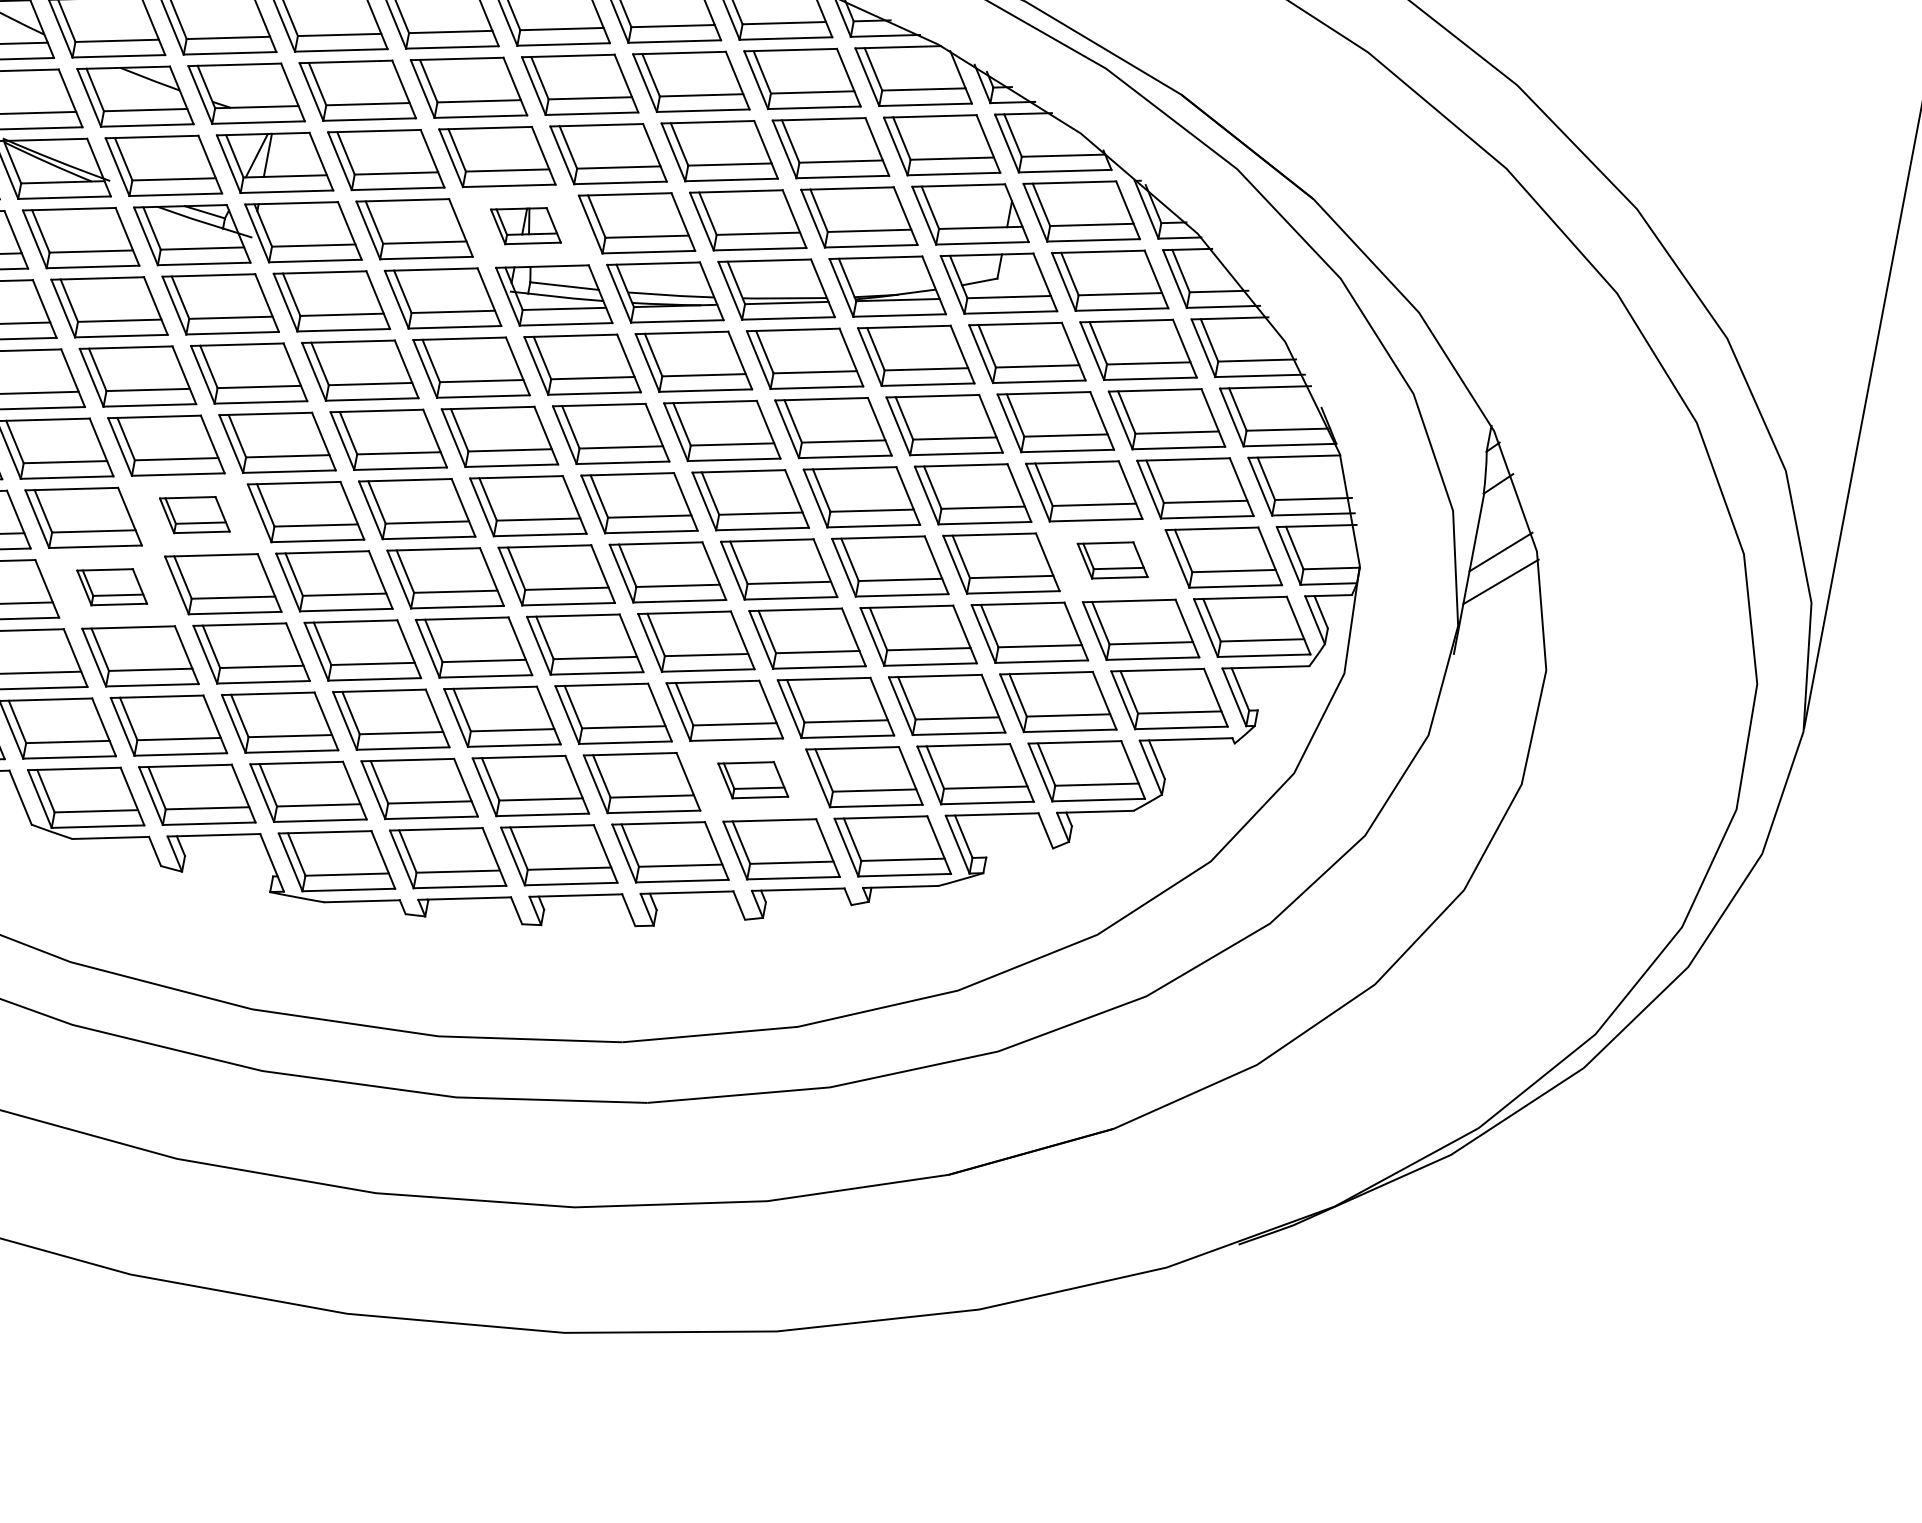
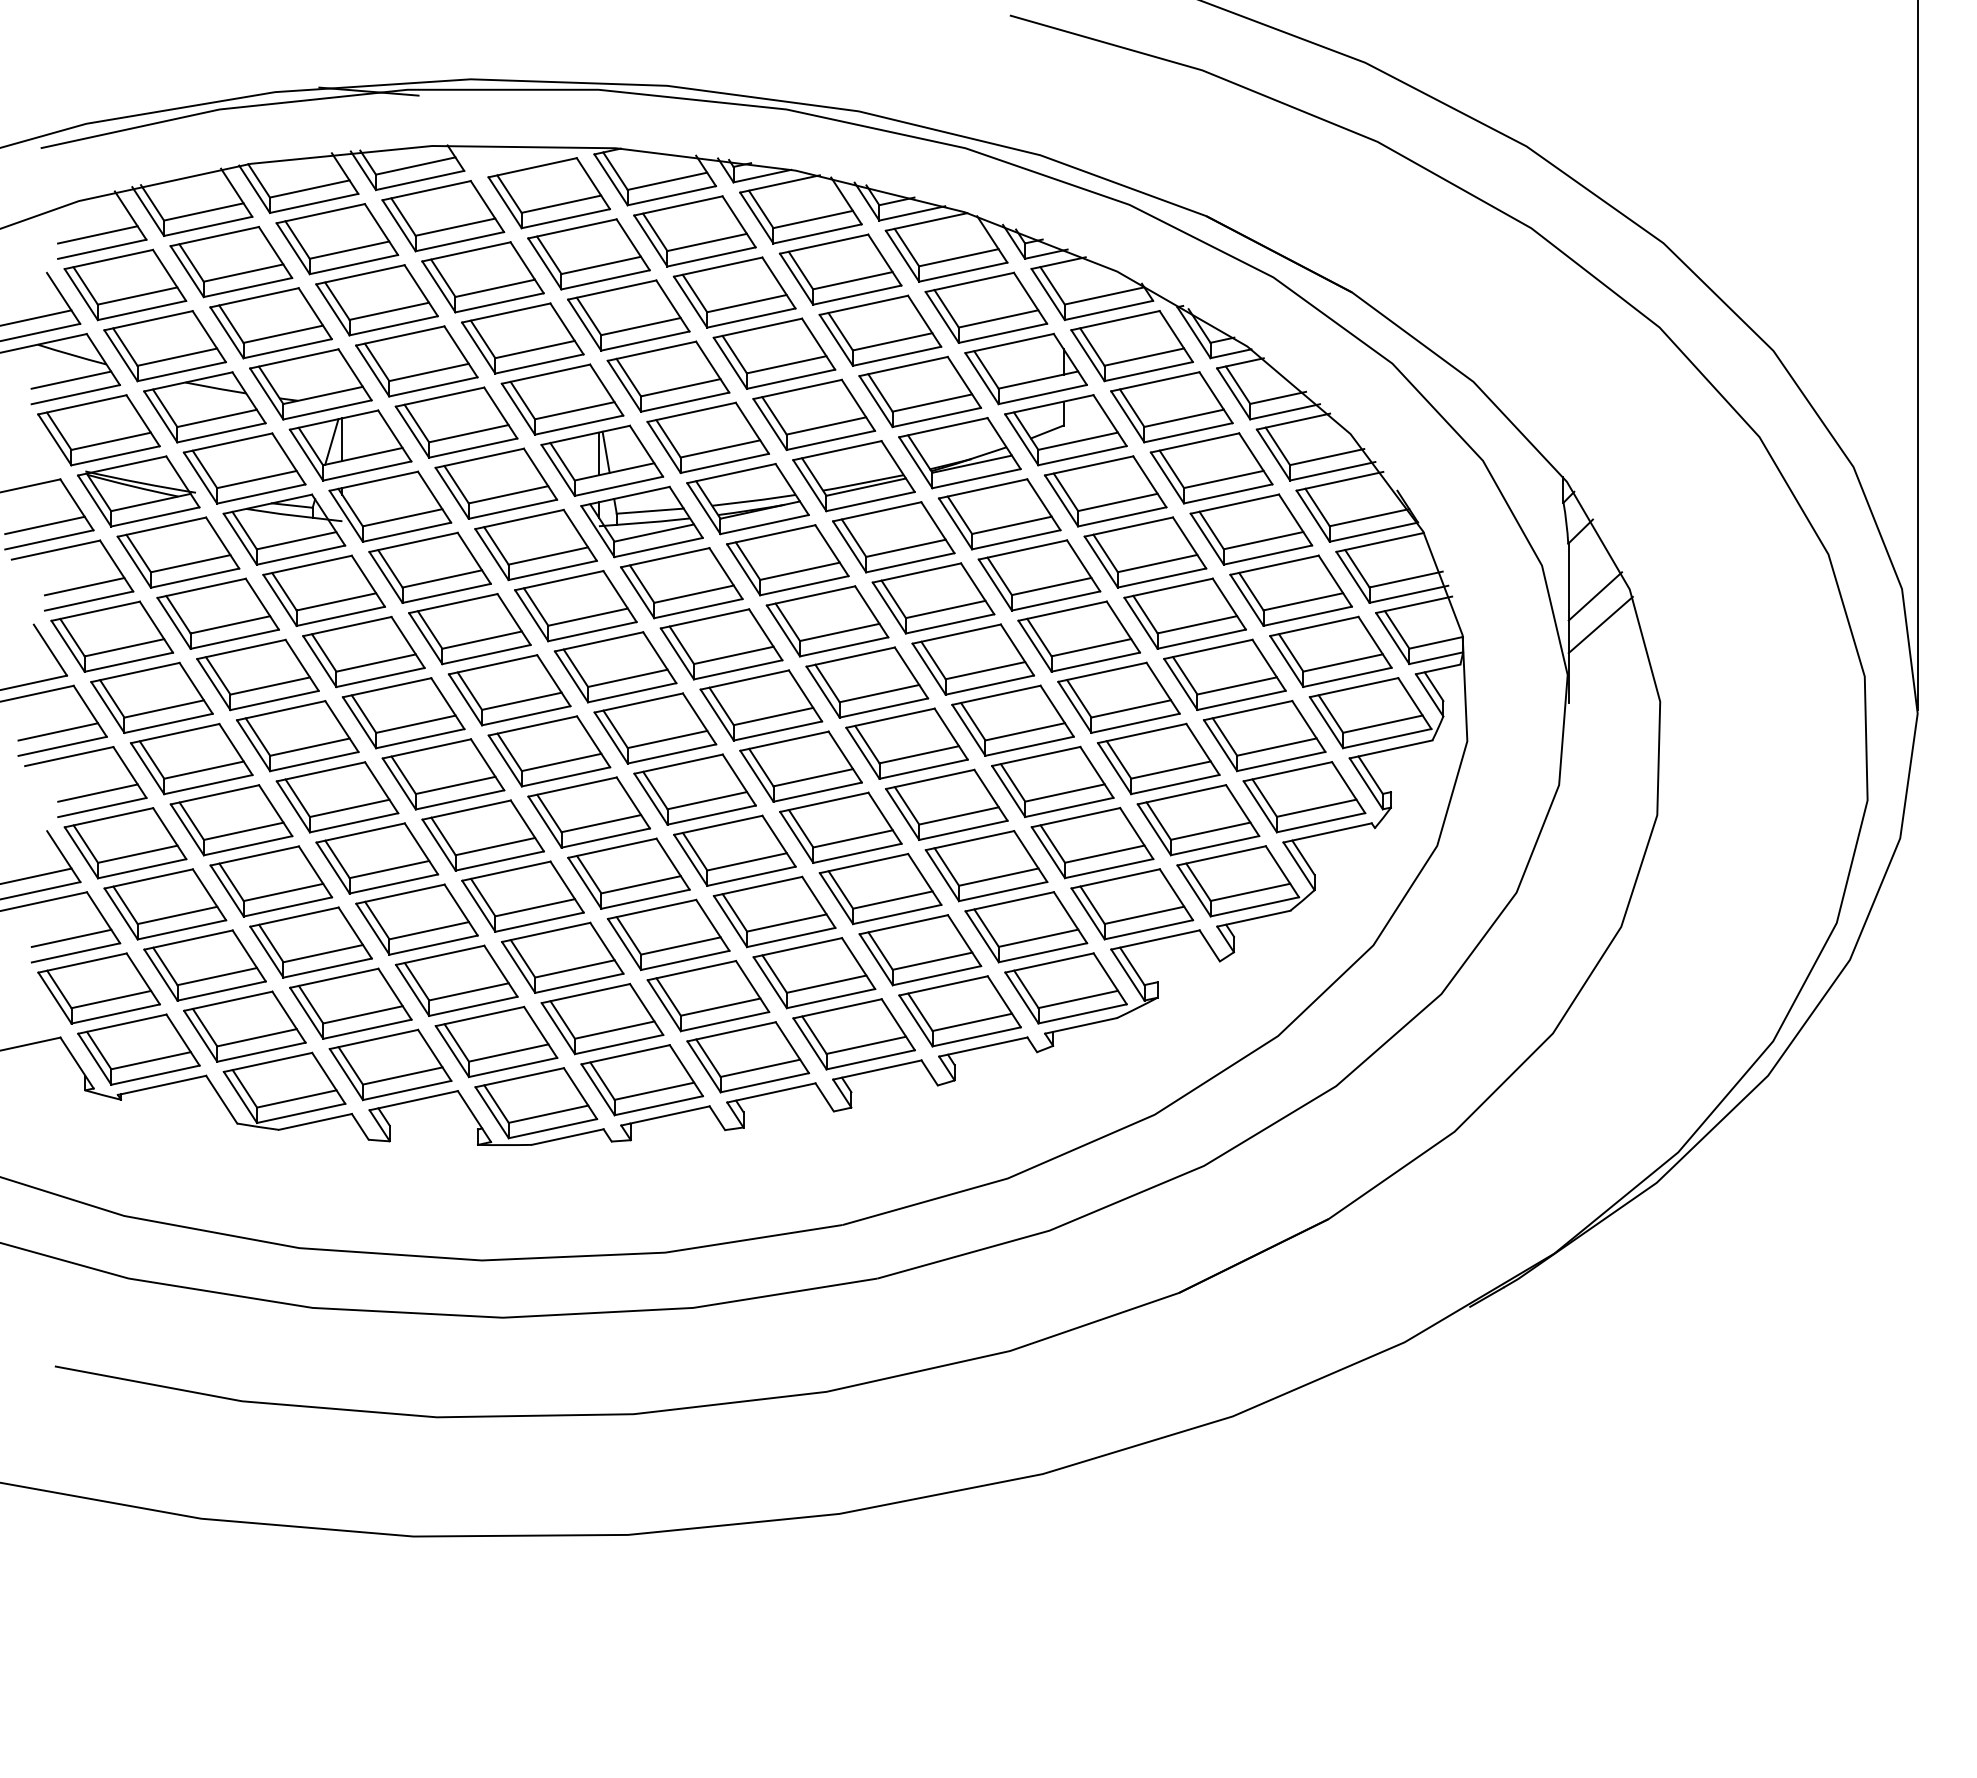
part: (526, 225) -> (602, 460), size x1.67
part: (194, 515) -> (337, 797), size x1.67
part: (1112, 560) -> (1224, 674), size x1.67
part: (112, 587) -> (271, 881), size x1.67
part: (753, 780) -> (920, 950), size x1.67

